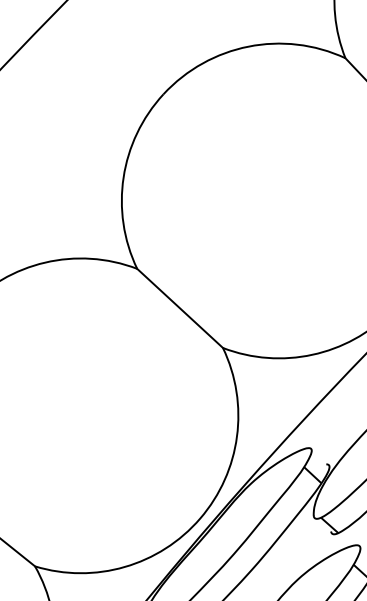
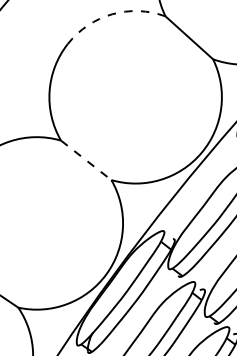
arc: (249, 46) -> (112, 14), solid -> dashed
line: (180, 308) -> (86, 160), solid -> dashed

